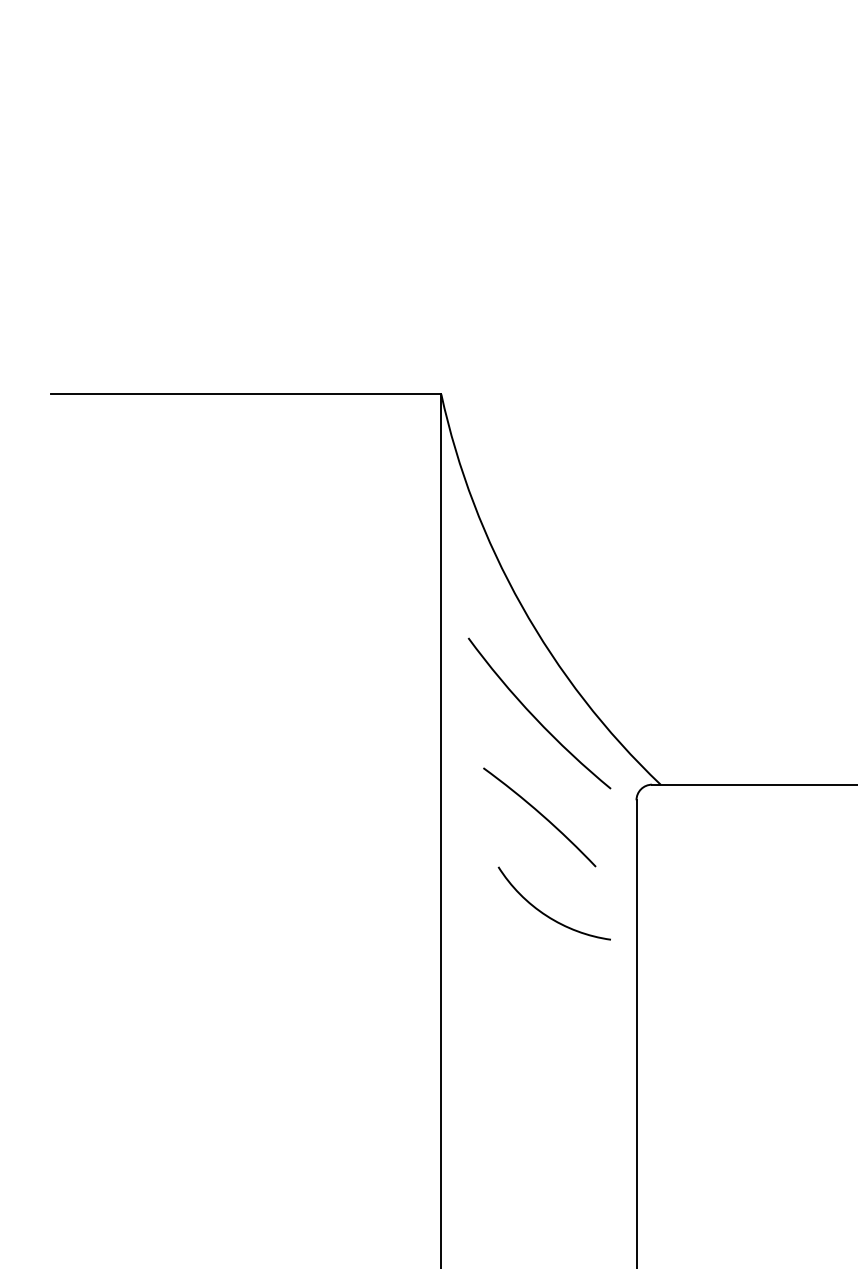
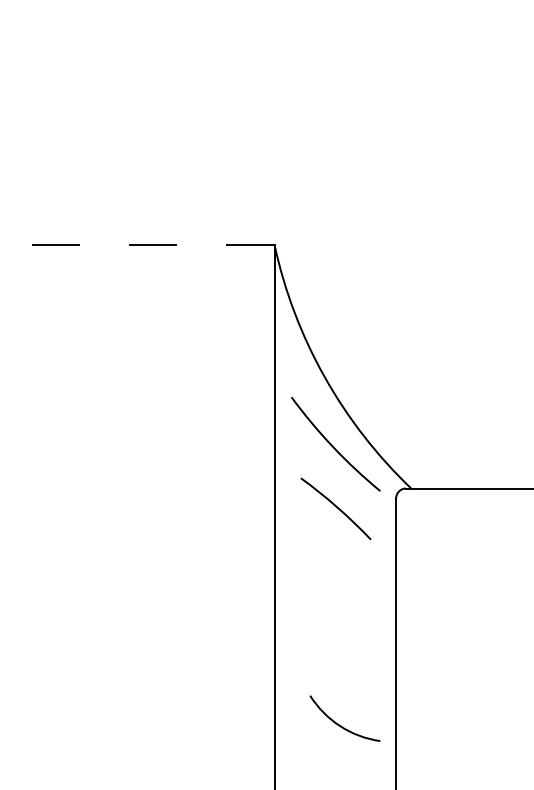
line: (246, 394) -> (153, 245), solid -> dashed
arc: (548, 914) -> (341, 725), moved

